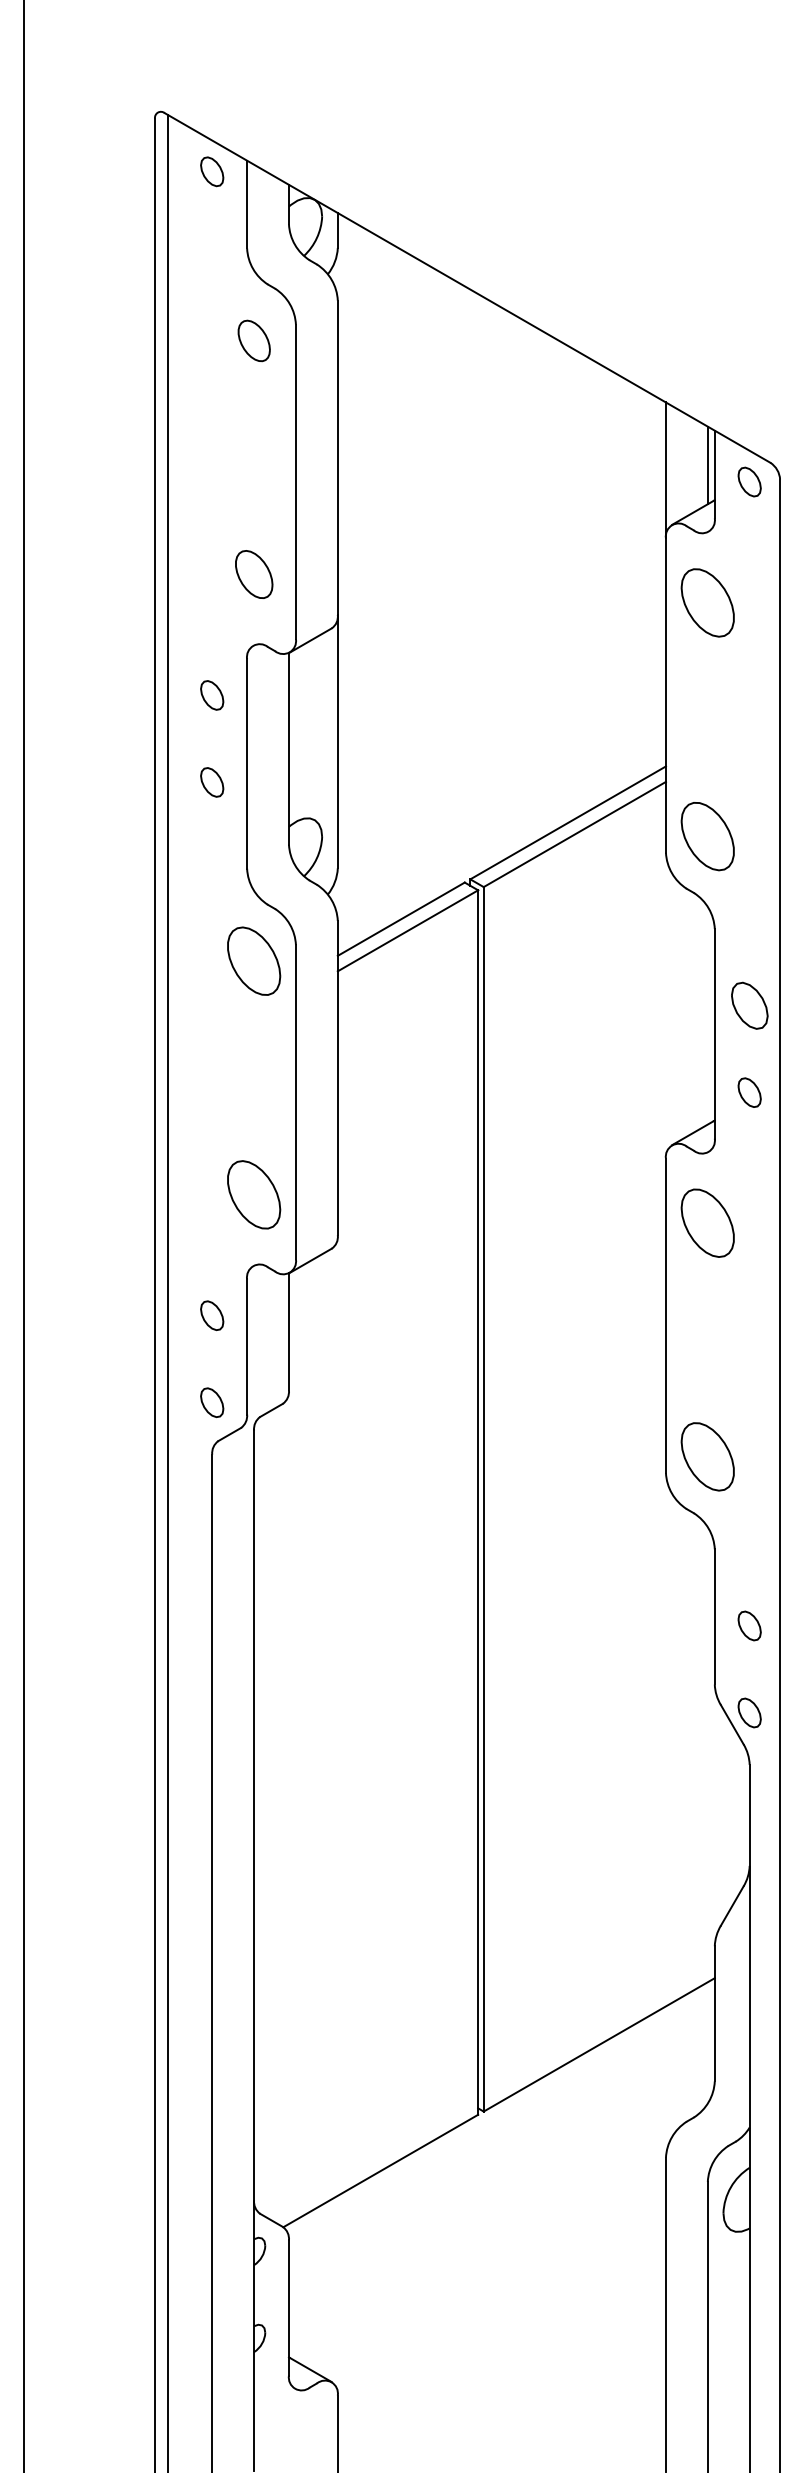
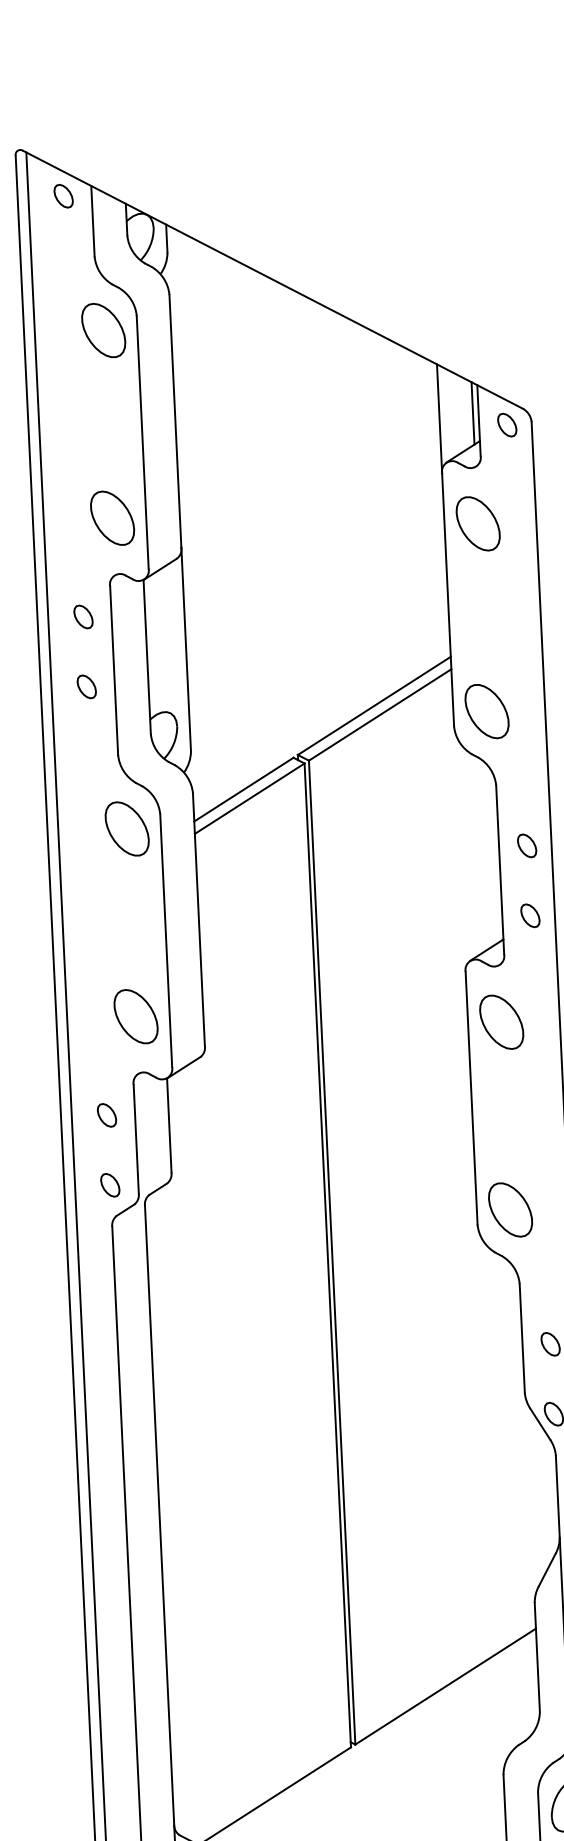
part: (254, 340) -> (104, 330), size x1.67
part: (254, 574) -> (112, 518), size x1.43
part: (749, 1005) -> (526, 845), size x0.62

